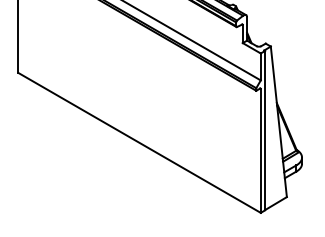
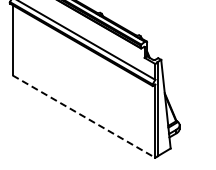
line: (140, 142) -> (84, 116), solid -> dashed

